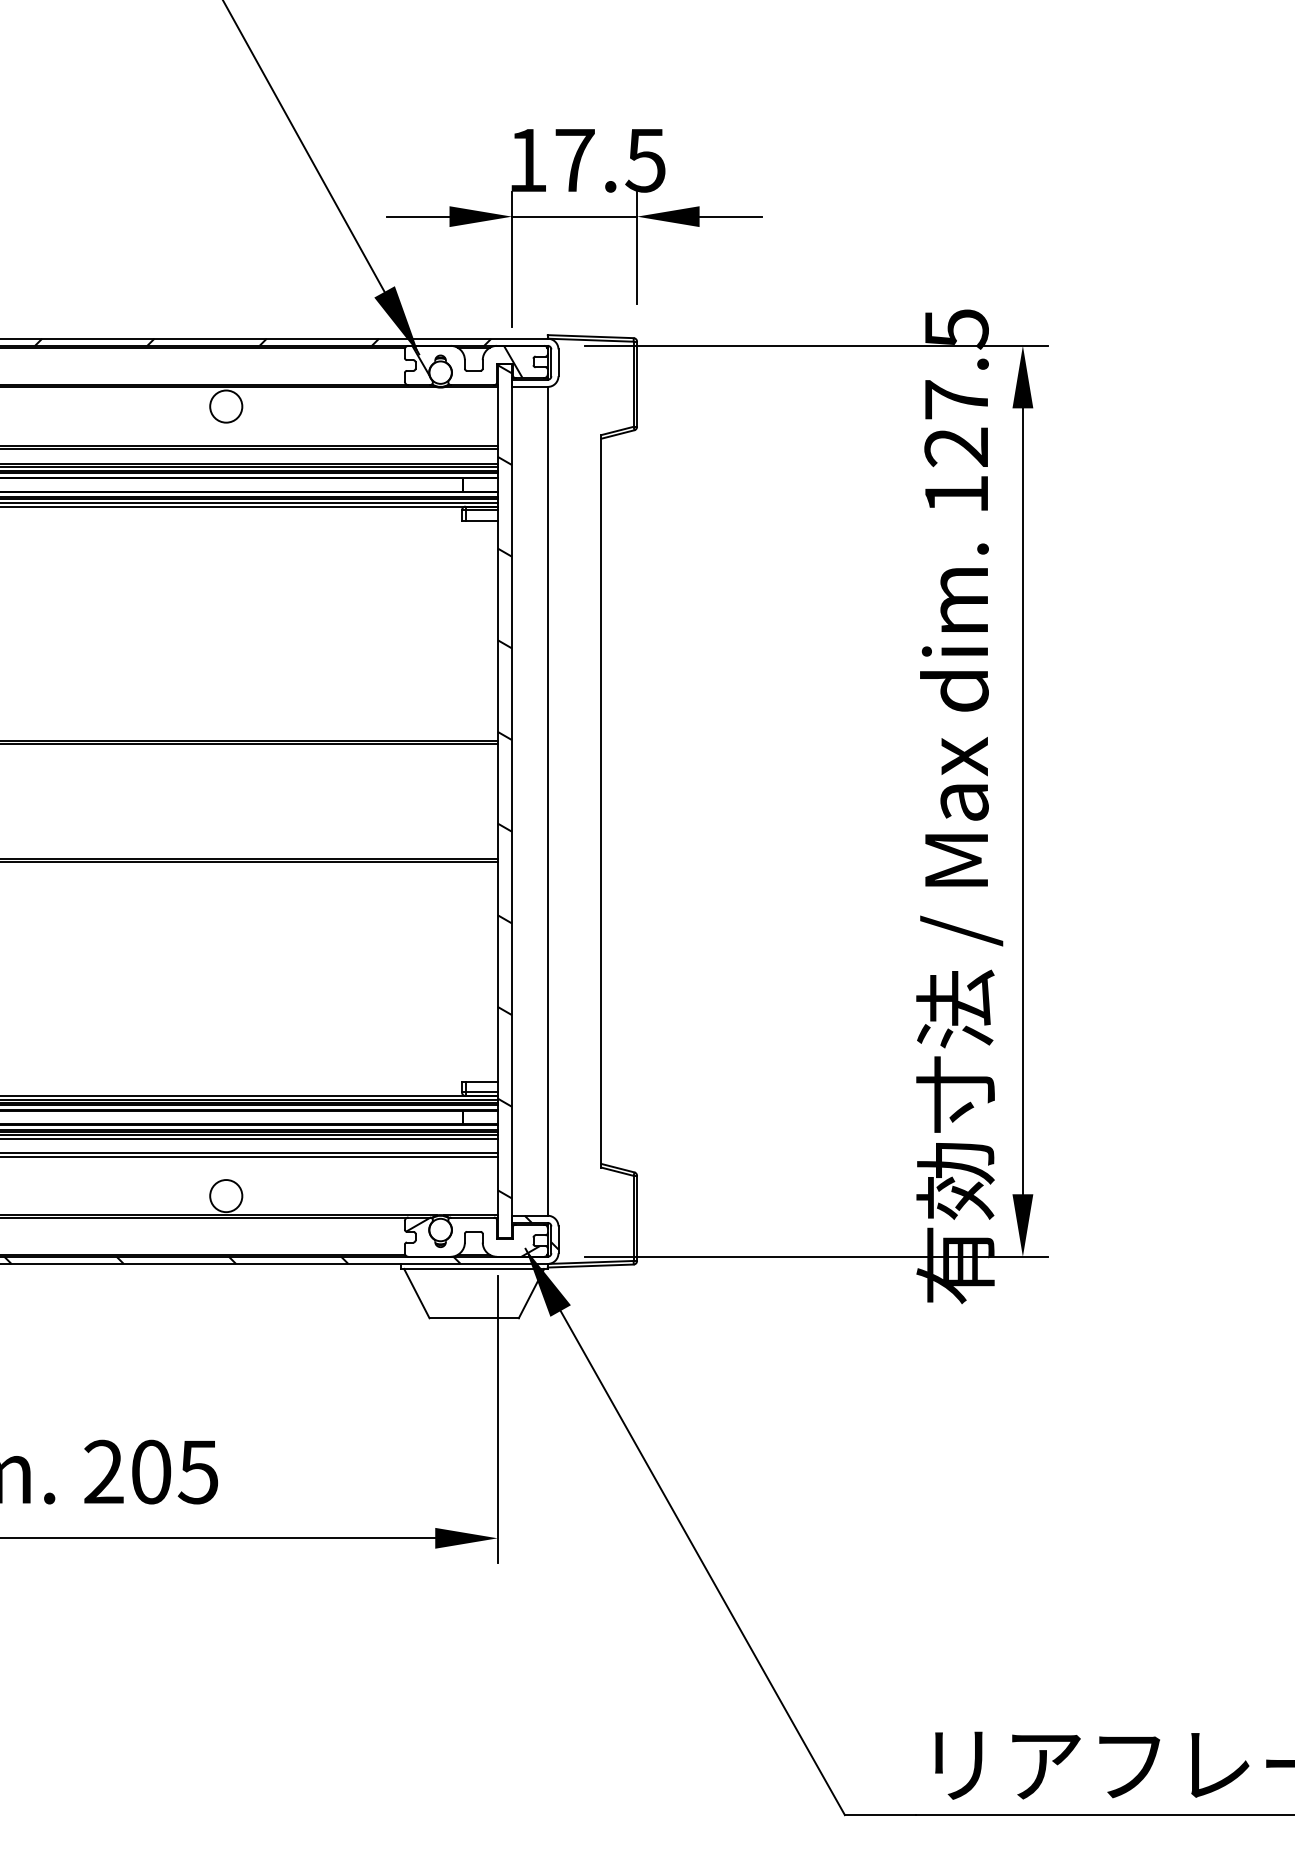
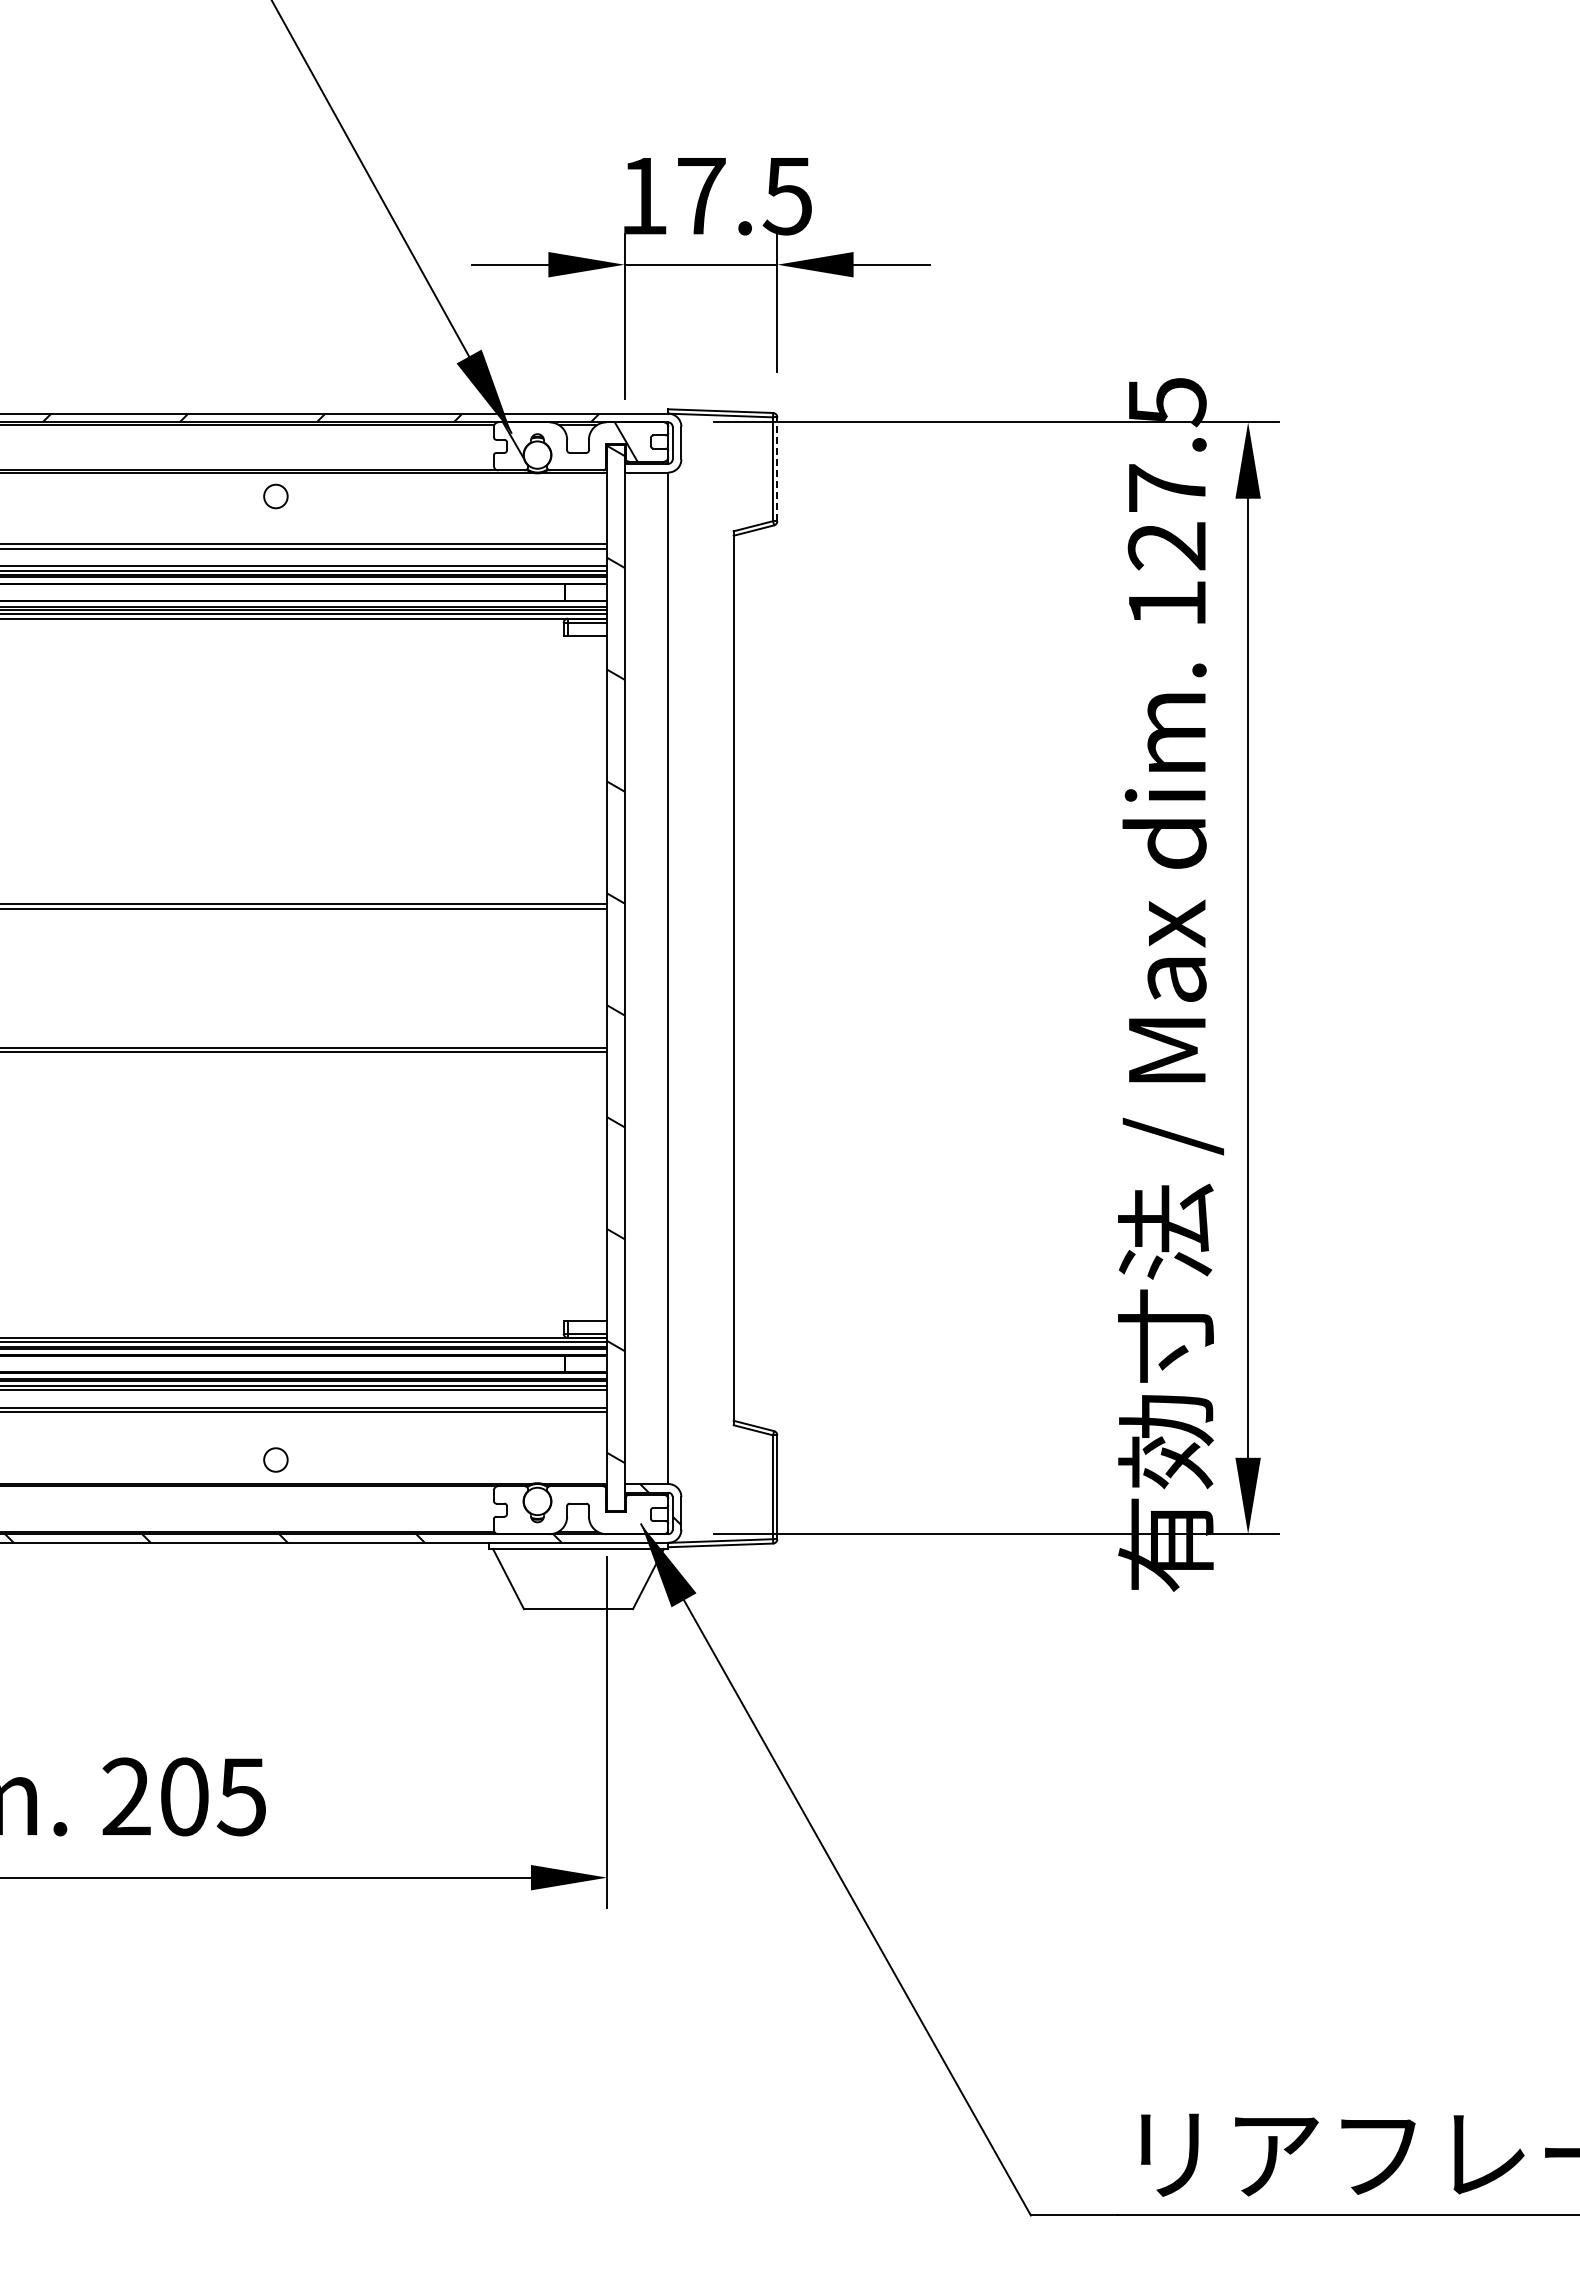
line: (637, 384) -> (777, 469), solid -> dashed
circle: (225, 406) -> (275, 496), size x0.6
circle: (225, 1195) -> (275, 1459), size x0.6
hatch: (472, 1237) -> (576, 1510), removed

